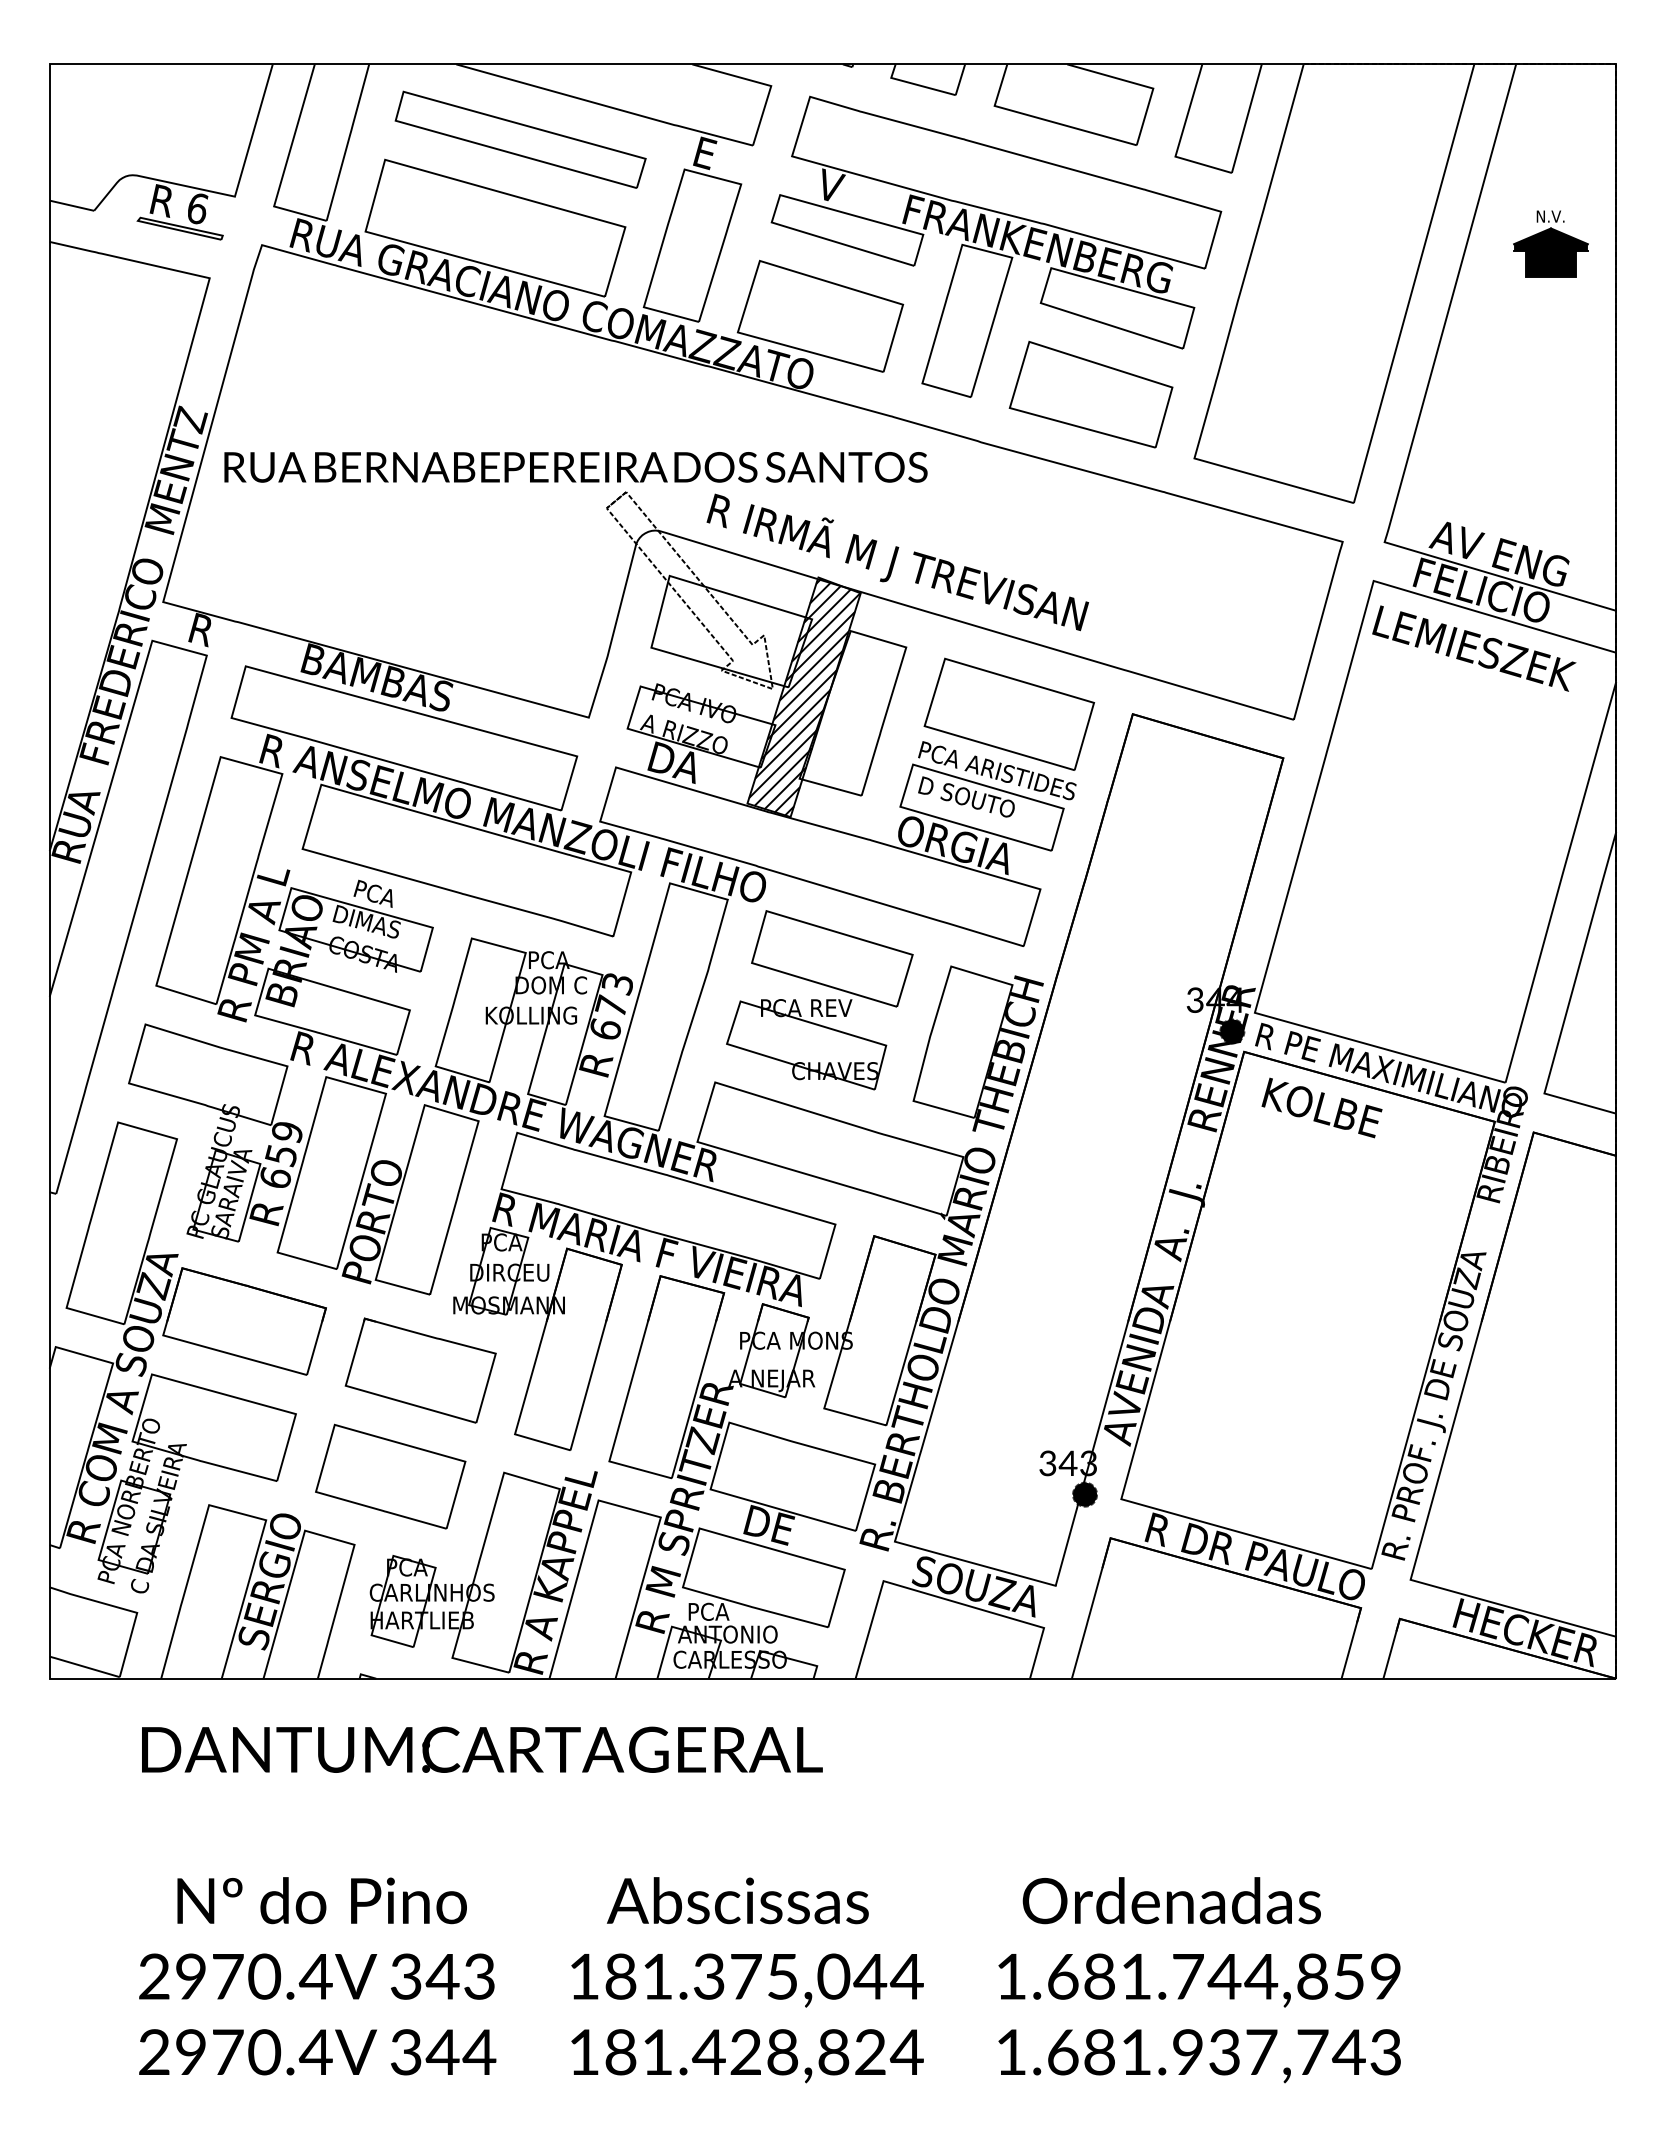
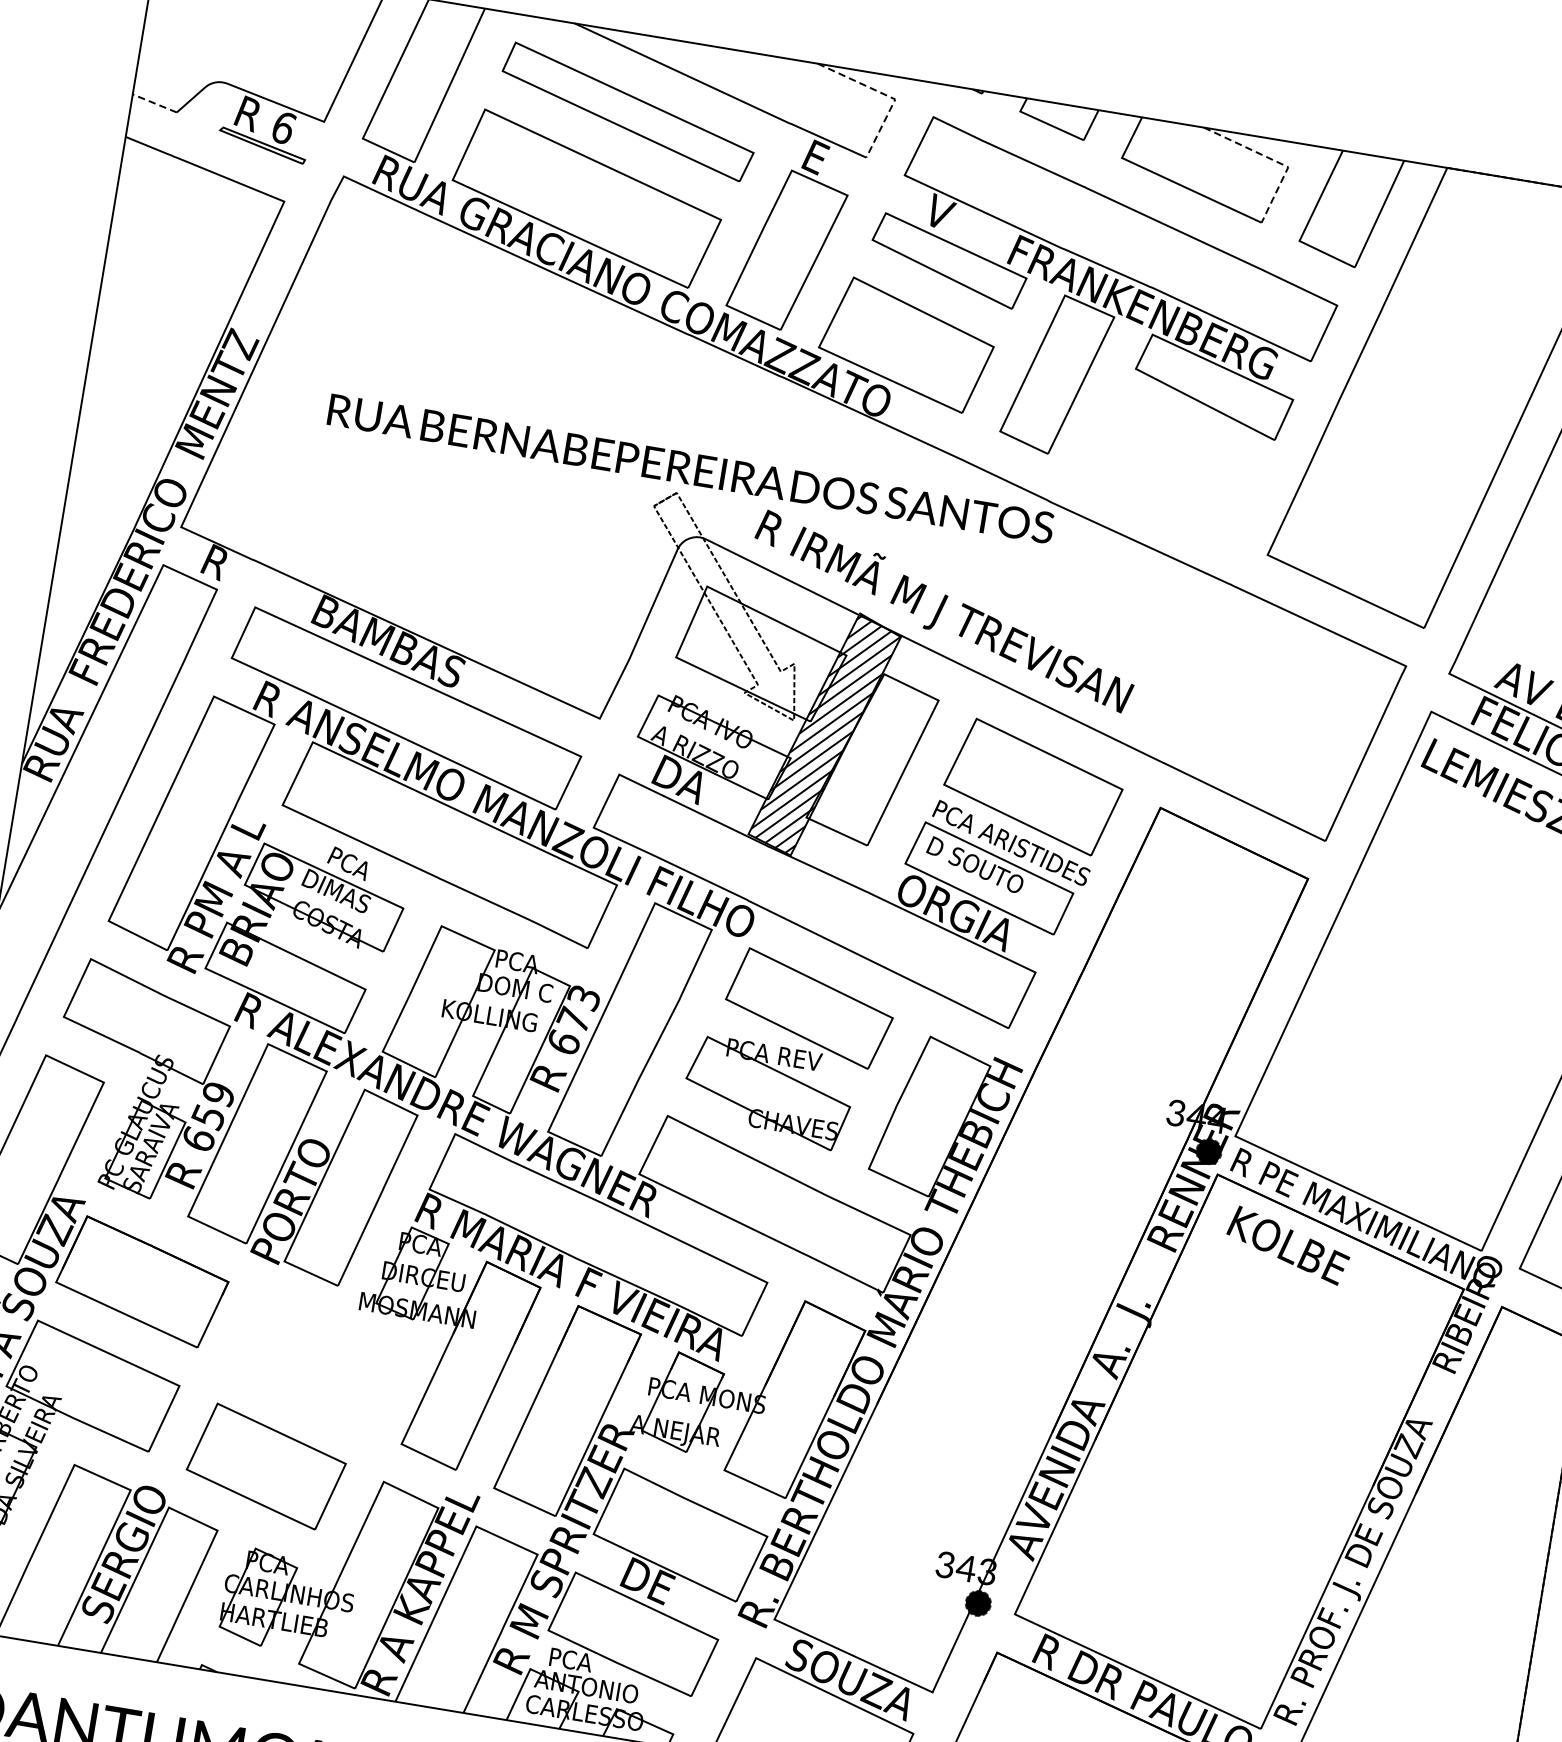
line: (762, 83) -> (886, 95), solid -> dashed
line: (1139, 84) -> (1274, 160), solid -> dashed
line: (71, 205) -> (154, 103), solid -> dashed
part: (1090, 394) -> (1171, 471), removed
text: (575, 467) -> (690, 469), moved
part: (420, 1370) -> (315, 1362), removed

